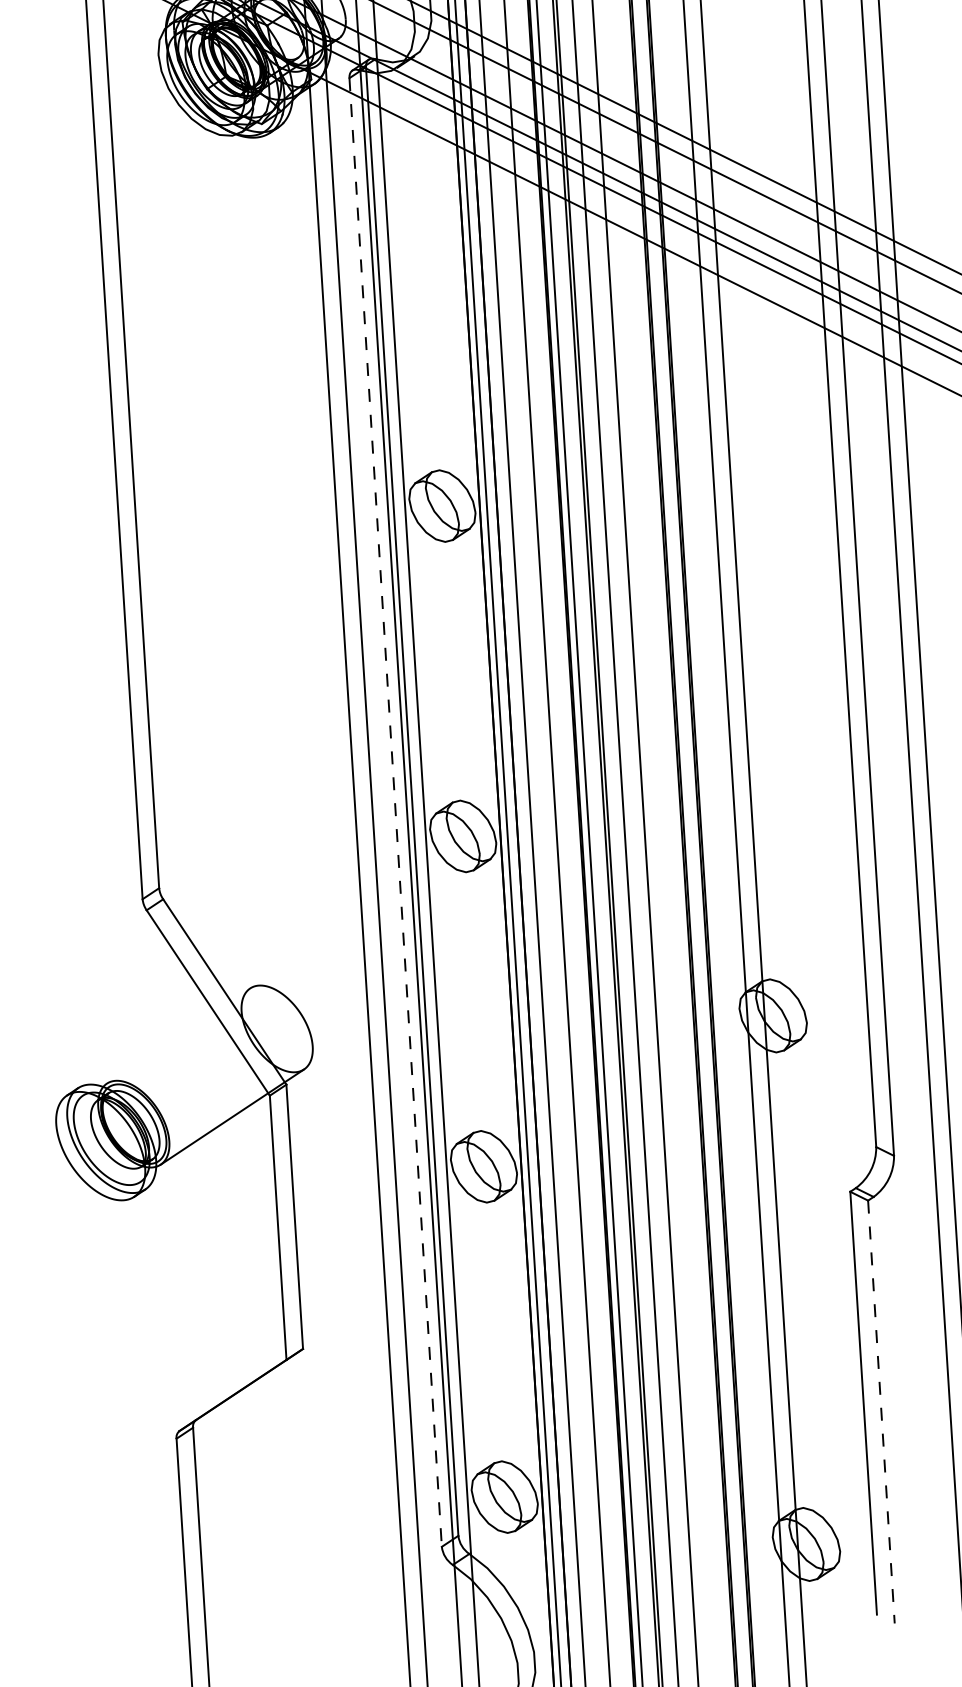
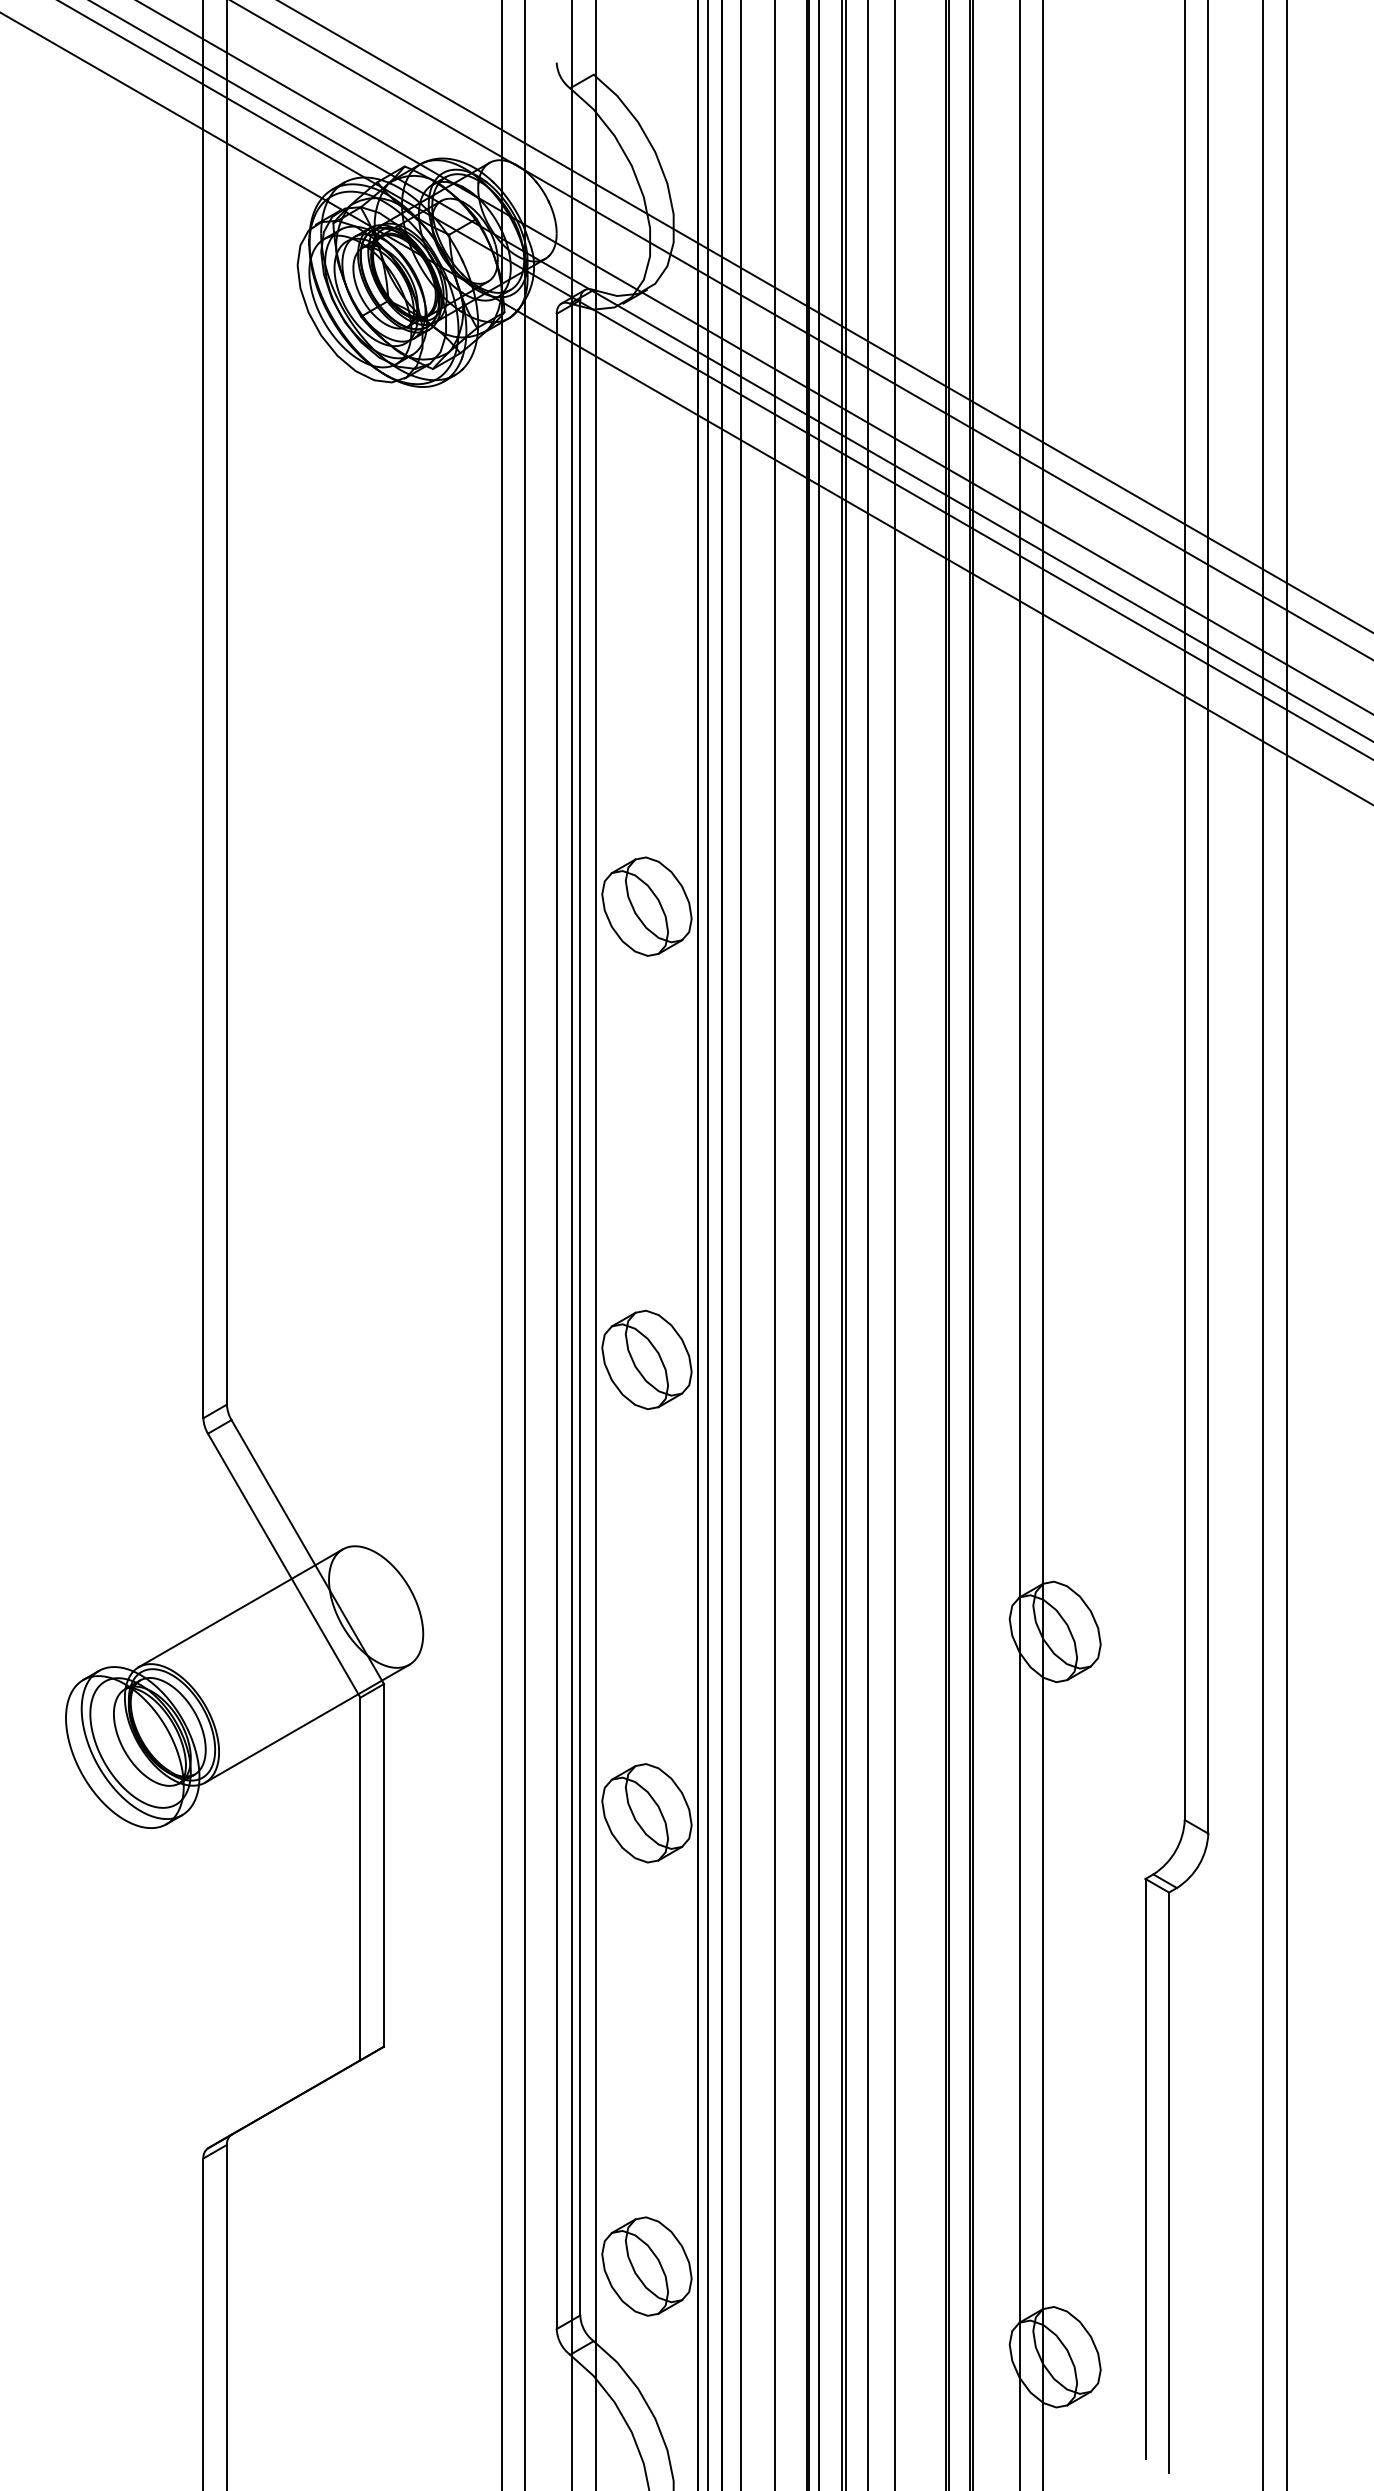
line: (395, 812) -> (556, 1321), dashed -> solid
line: (178, 1036) -> (240, 1608), added
line: (881, 1412) -> (1169, 2183), dashed -> solid

